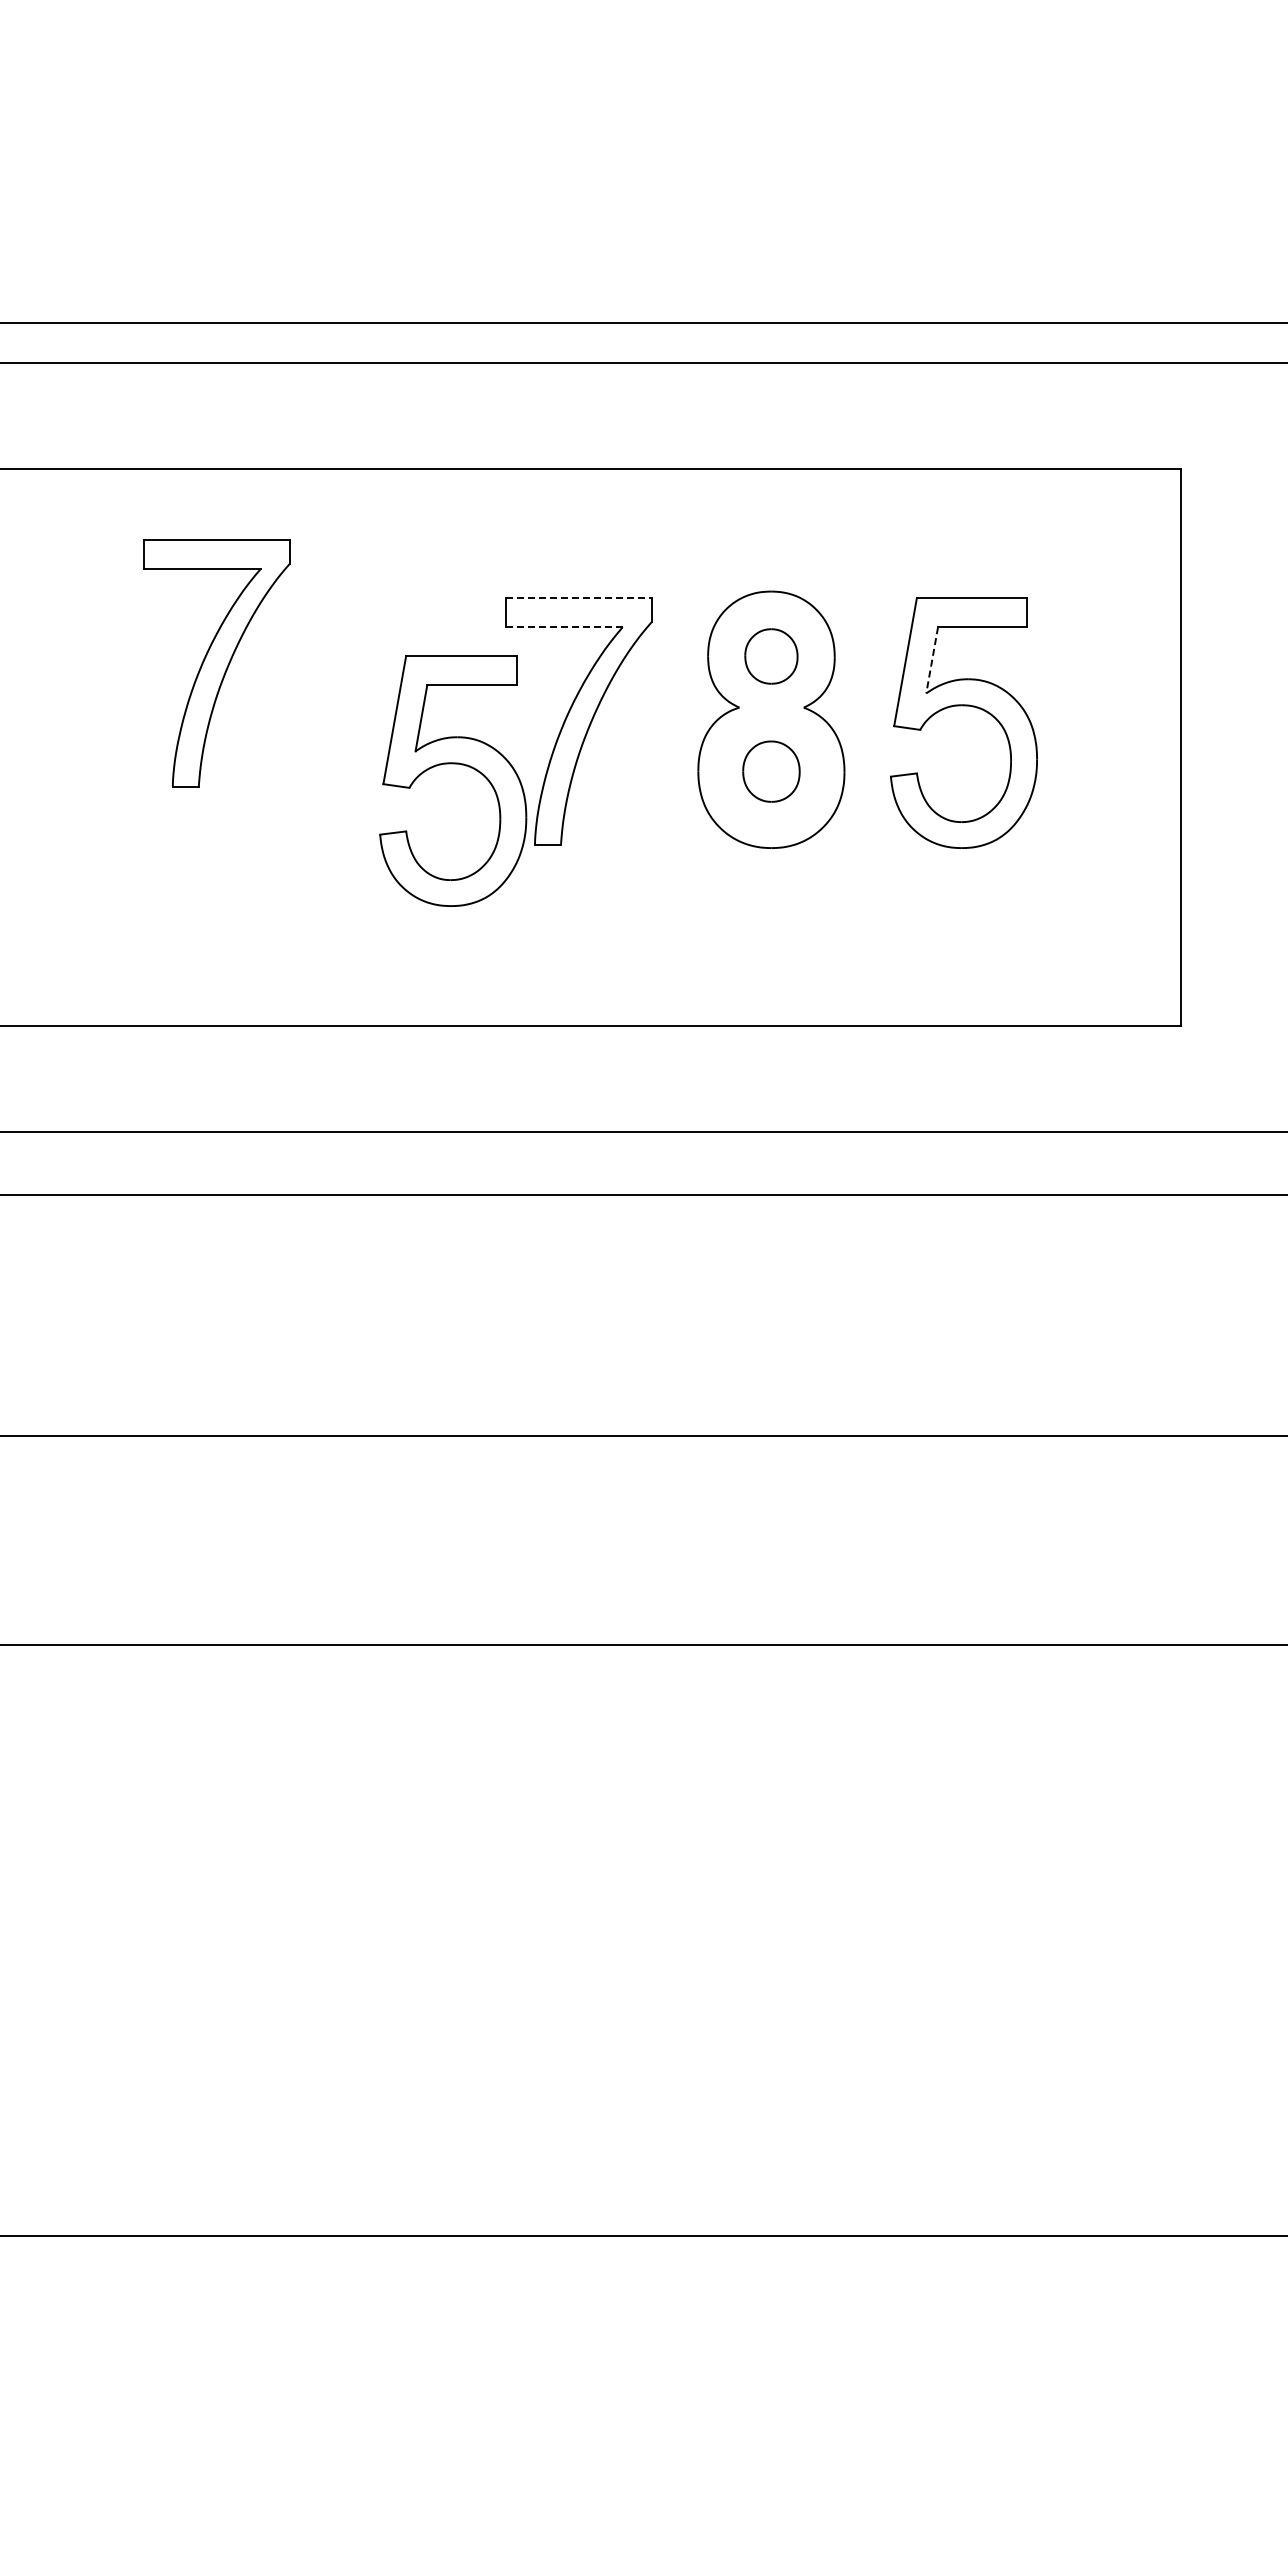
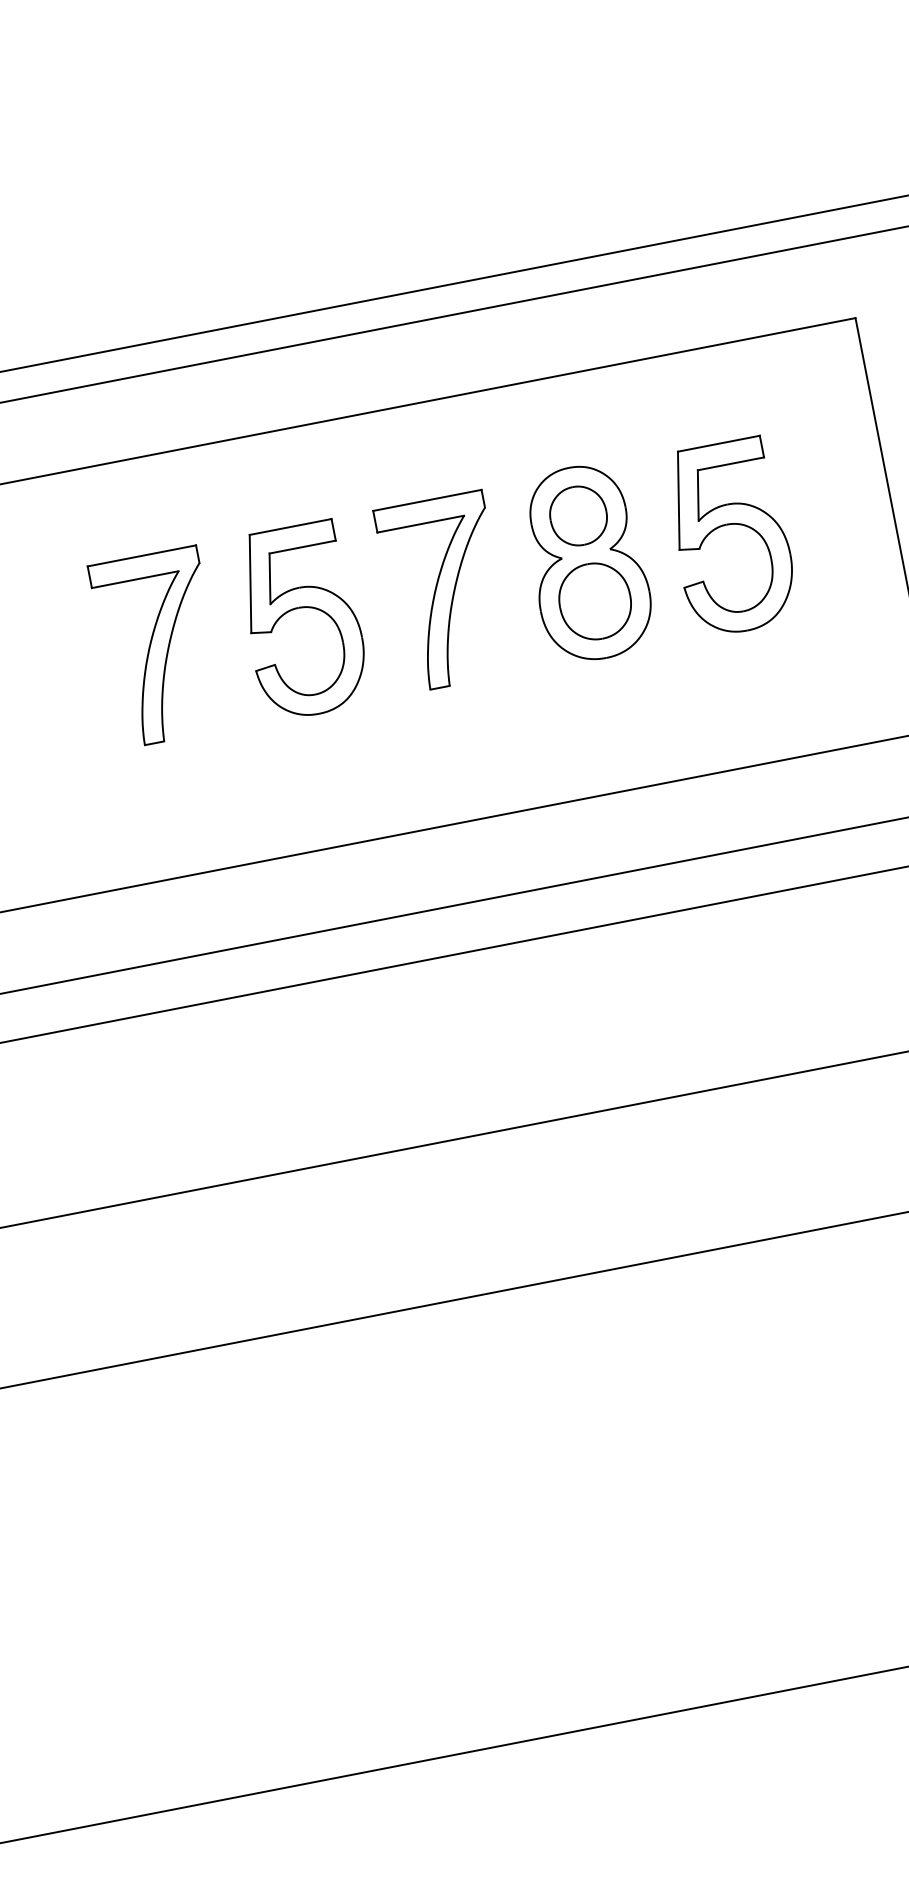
line: (579, 598) -> (427, 500), dashed -> solid
line: (563, 627) -> (420, 524), dashed -> solid
part: (771, 656) -> (578, 515), size x1.43
line: (932, 660) -> (698, 495), dashed -> solid
part: (216, 663) -> (159, 647), moved
part: (453, 764) -> (300, 608), moved
part: (771, 771) -> (595, 601), size x1.67

